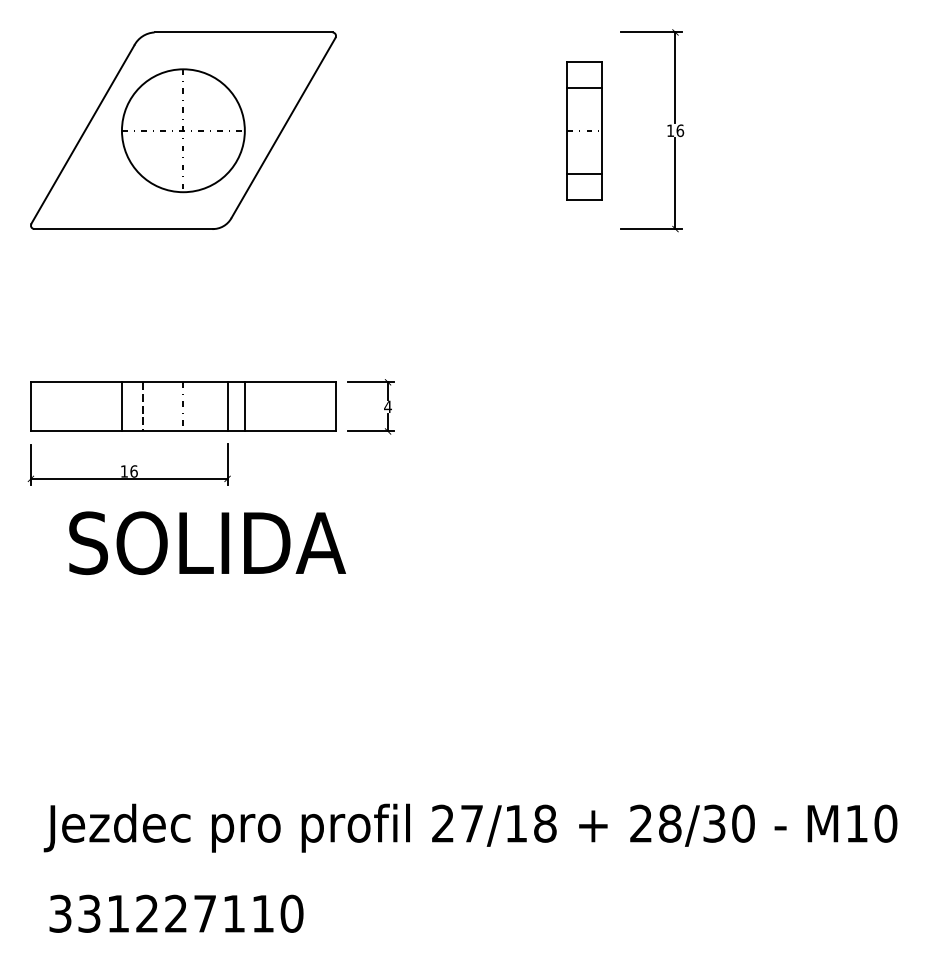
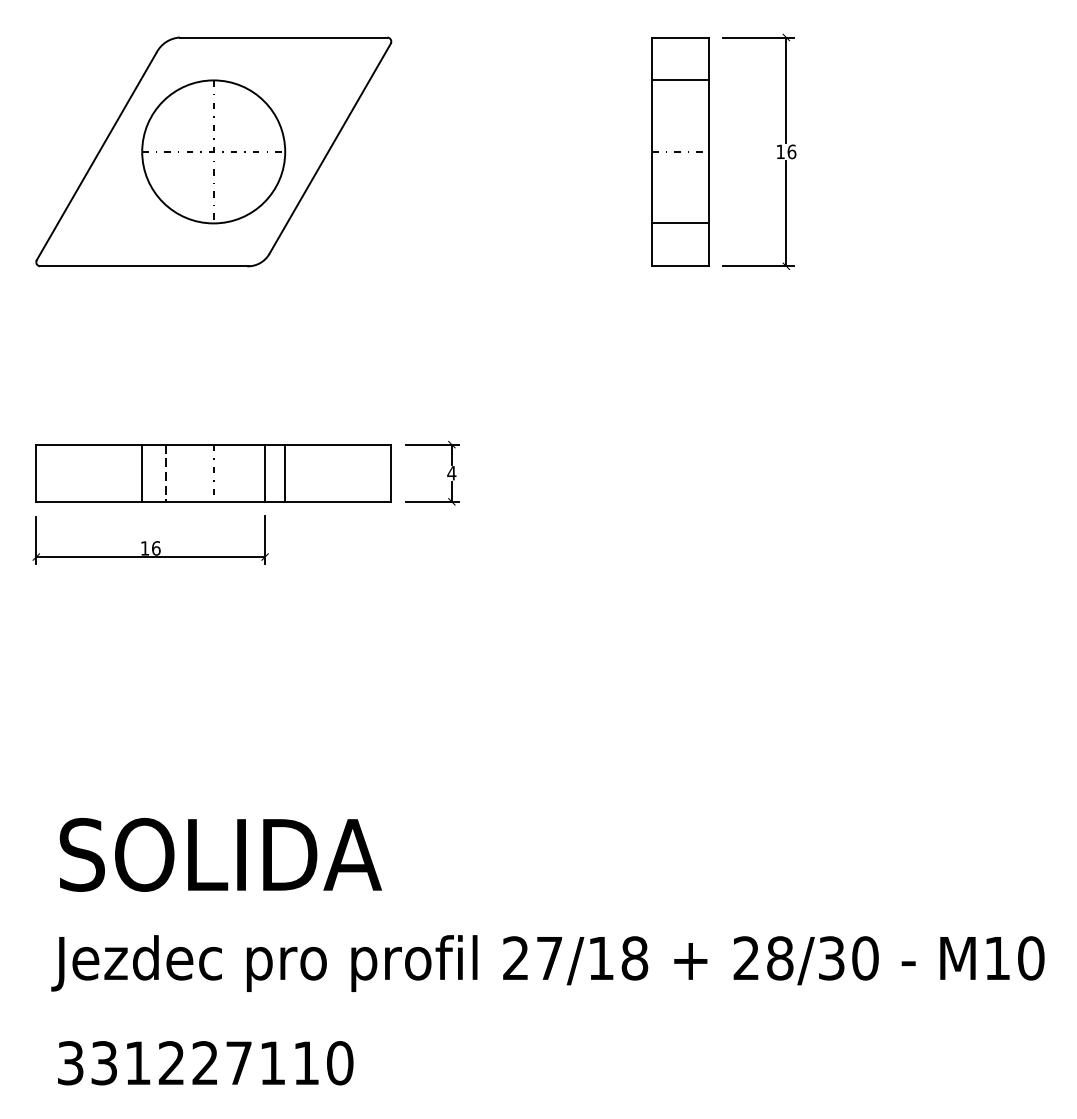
part: (584, 130) -> (680, 151), size x1.43
text: (207, 542) -> (220, 854), moved

